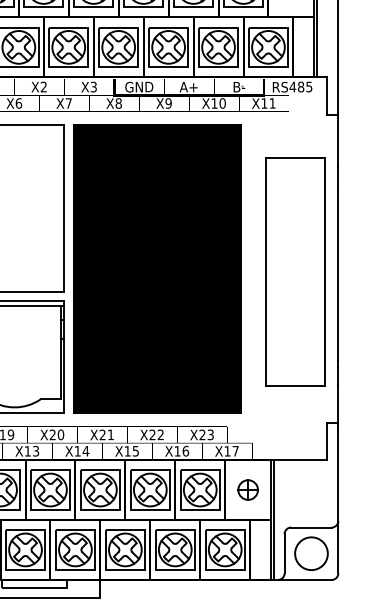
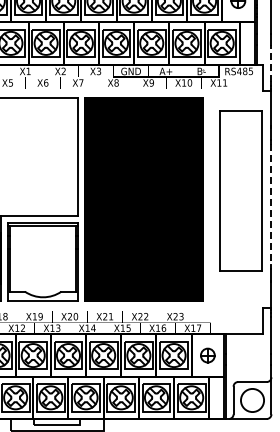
line: (338, 75) -> (271, 63), solid -> dashed
part: (294, 271) -> (240, 190), moved
line: (338, 275) -> (271, 204), solid -> dashed

